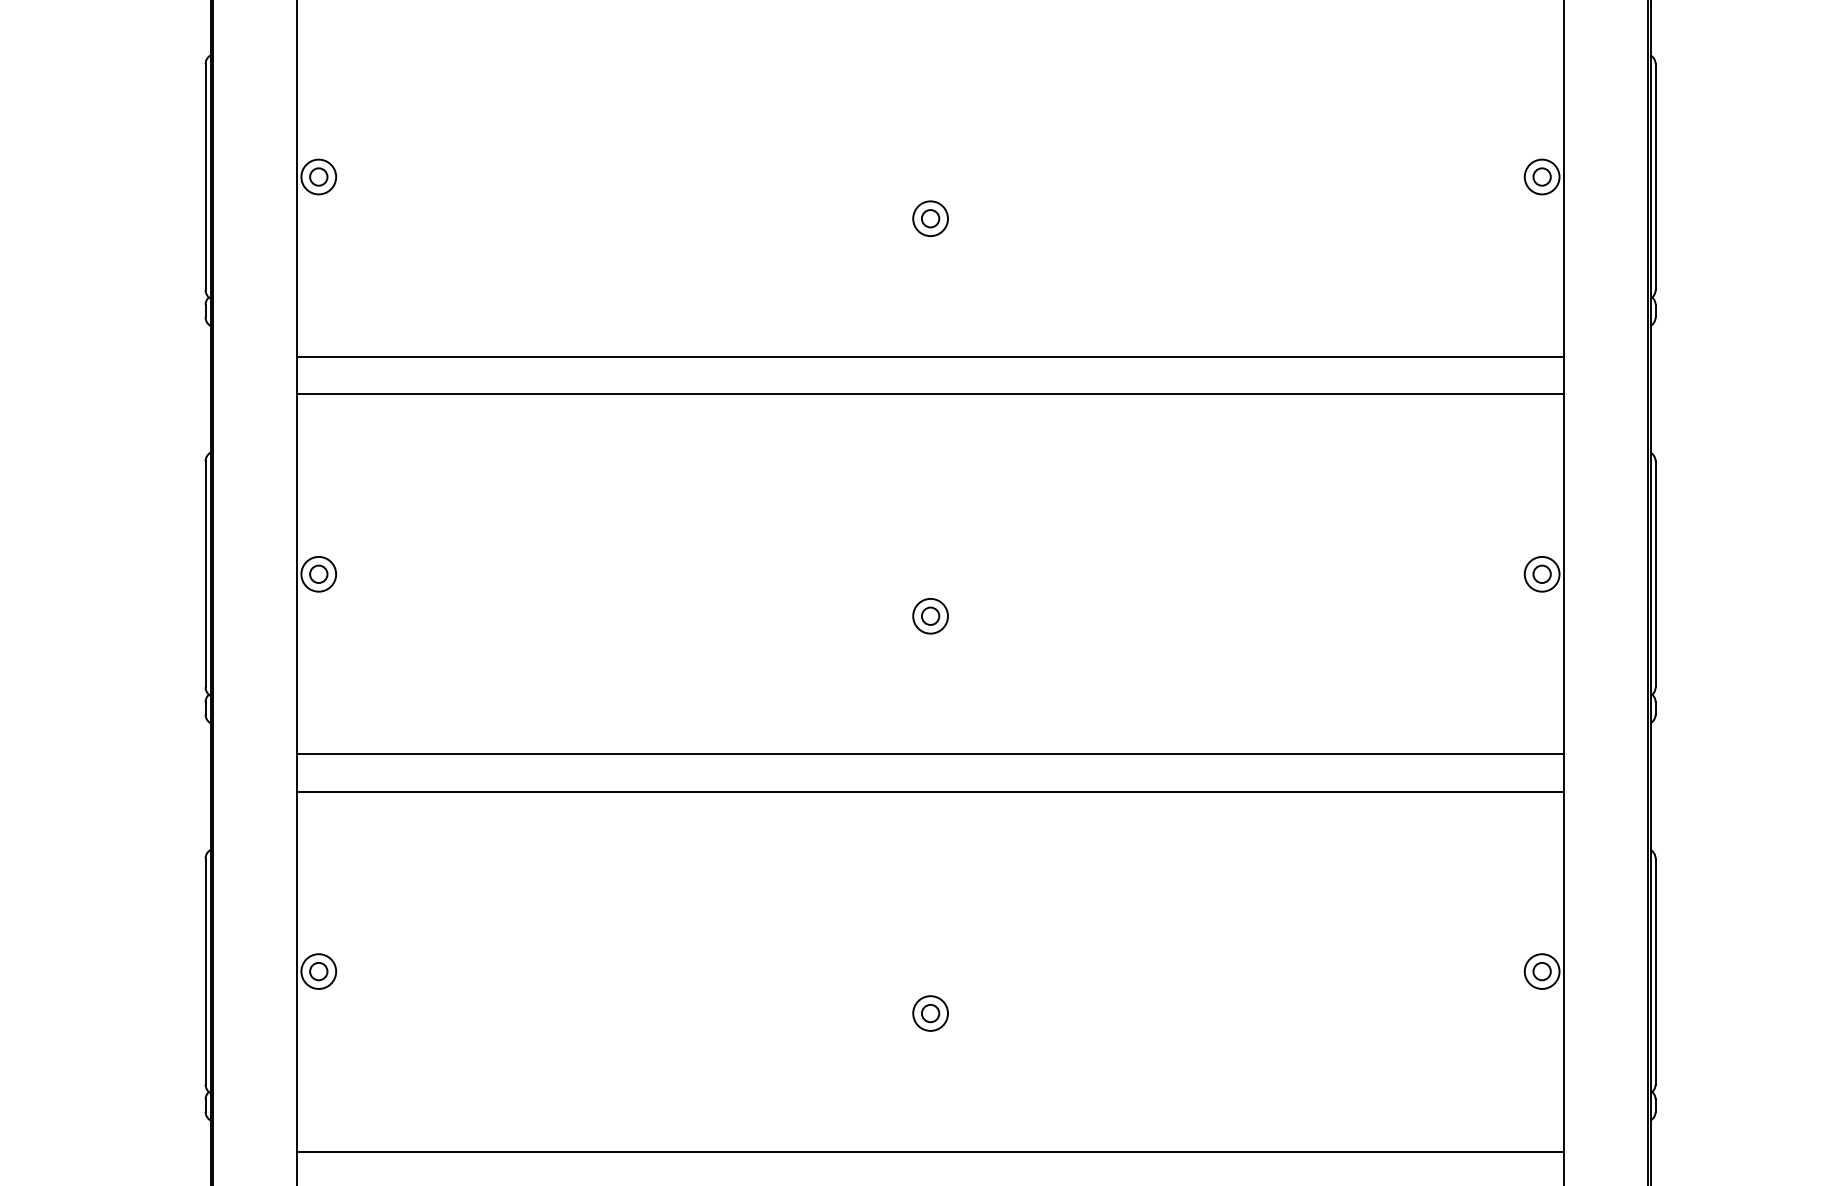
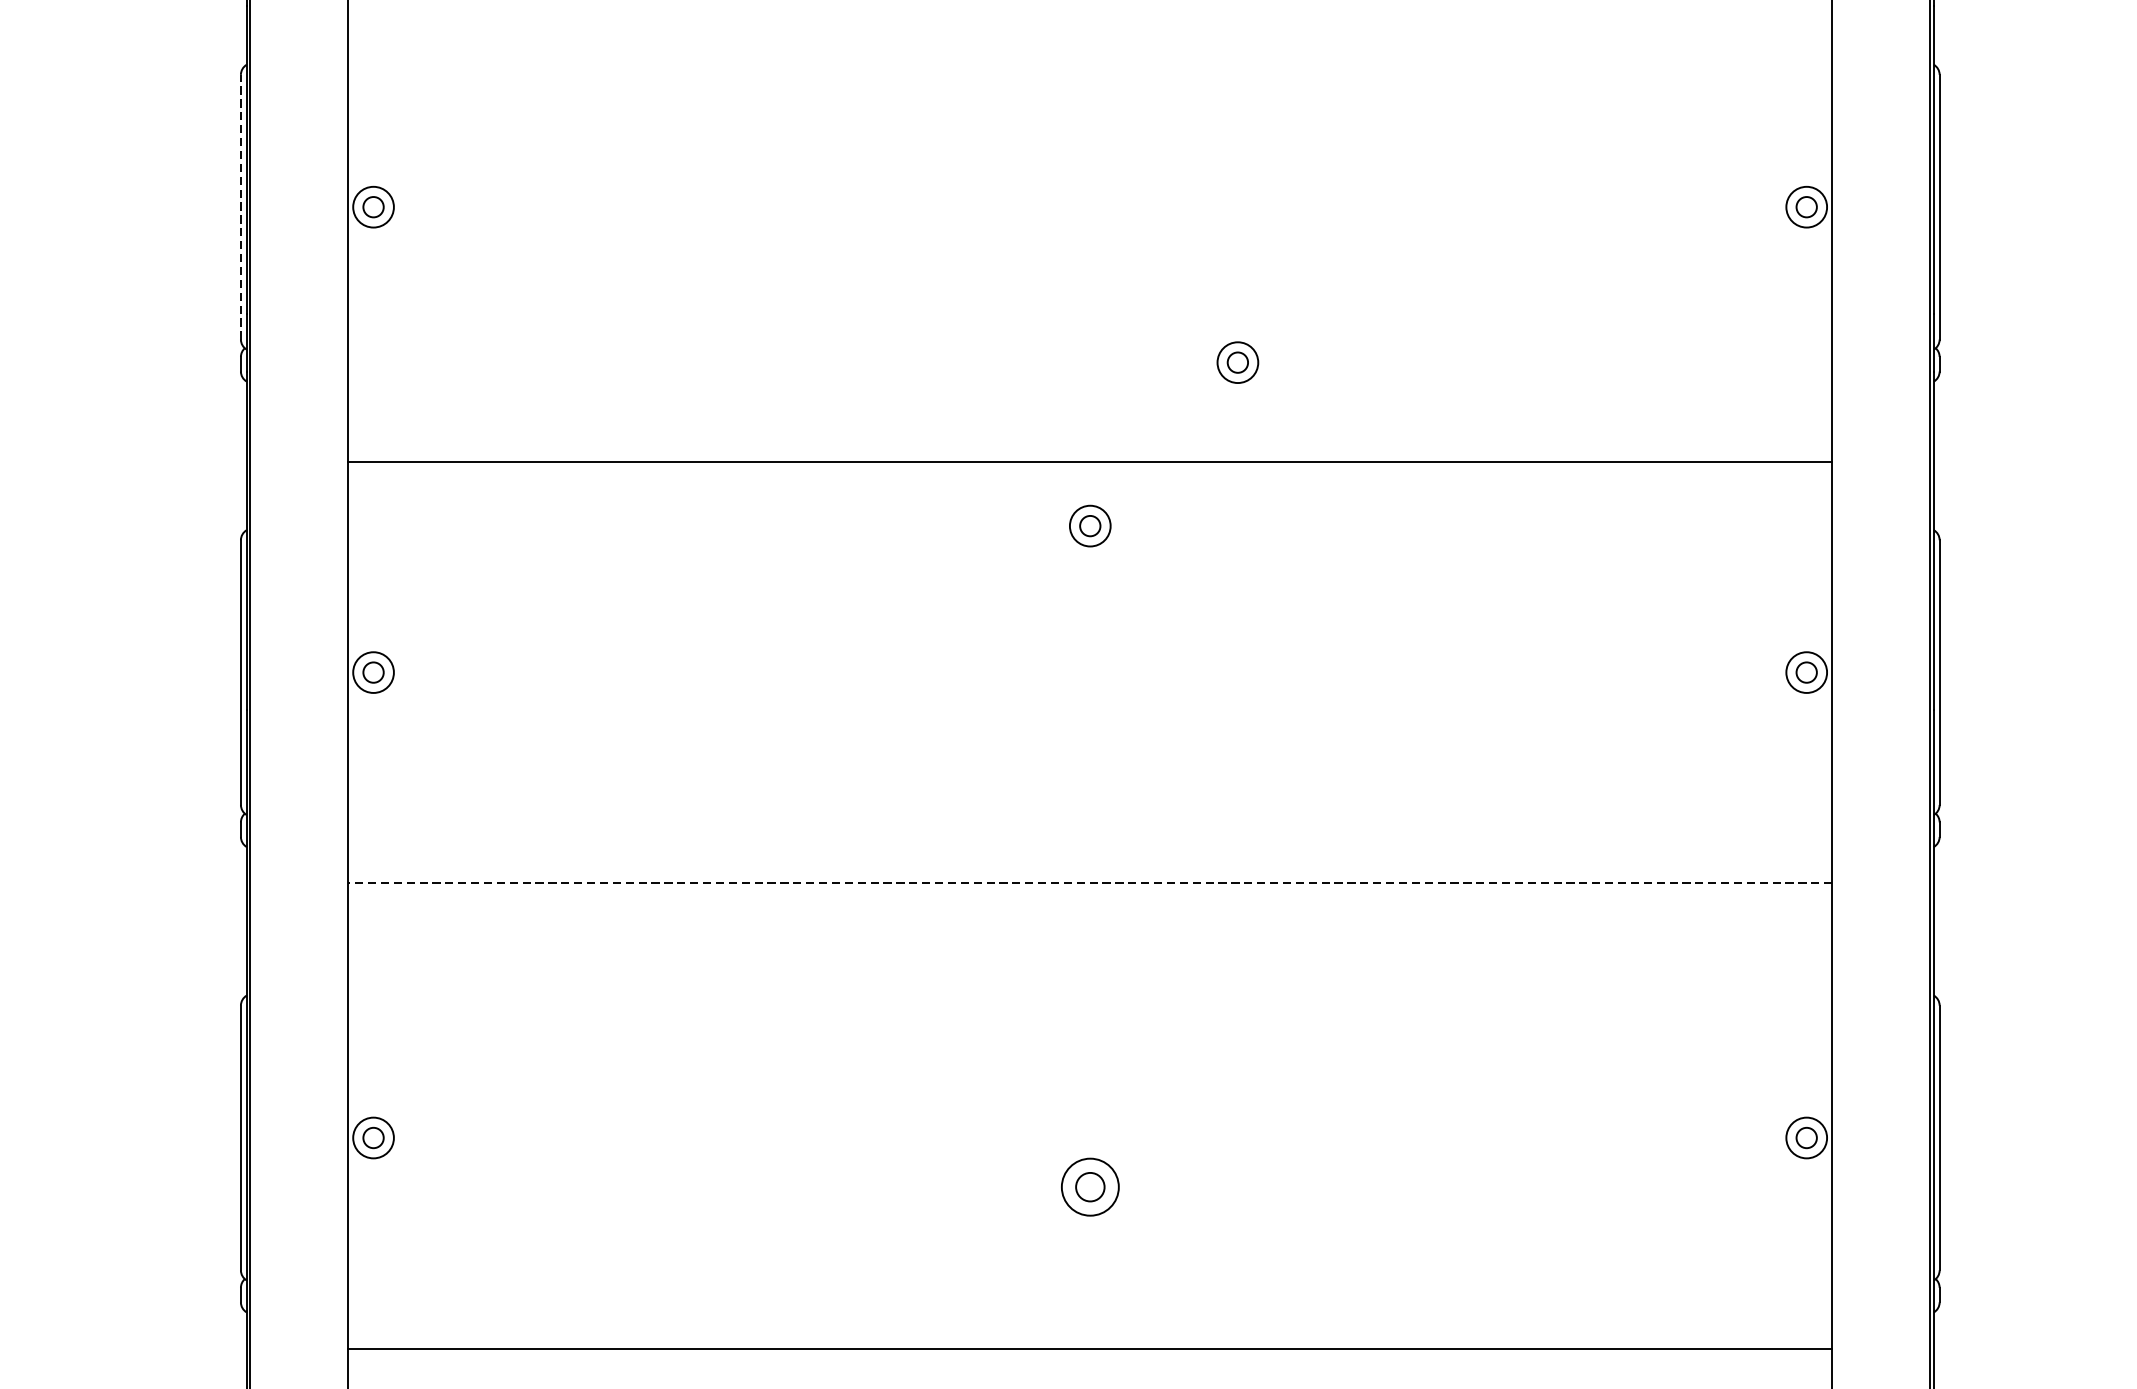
line: (205, 177) -> (240, 207), solid -> dashed
part: (930, 218) -> (1237, 362), moved
line: (930, 357) -> (1090, 418), removed
part: (930, 616) -> (1090, 526), moved
line: (930, 754) -> (1090, 883), solid -> dashed
line: (930, 791) -> (1090, 927), removed
part: (930, 1013) -> (1090, 1187), size x1.4

